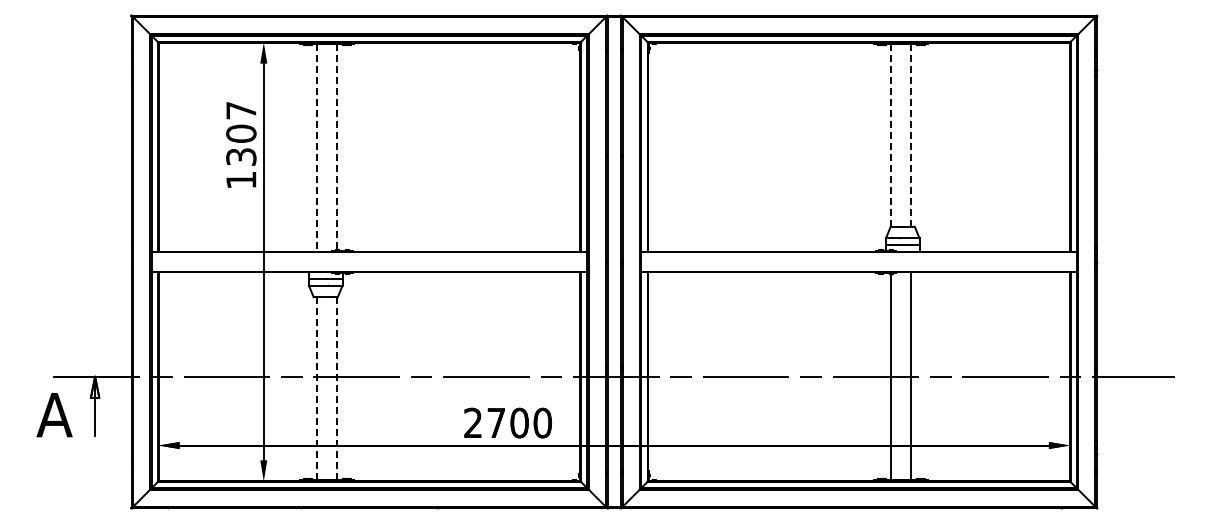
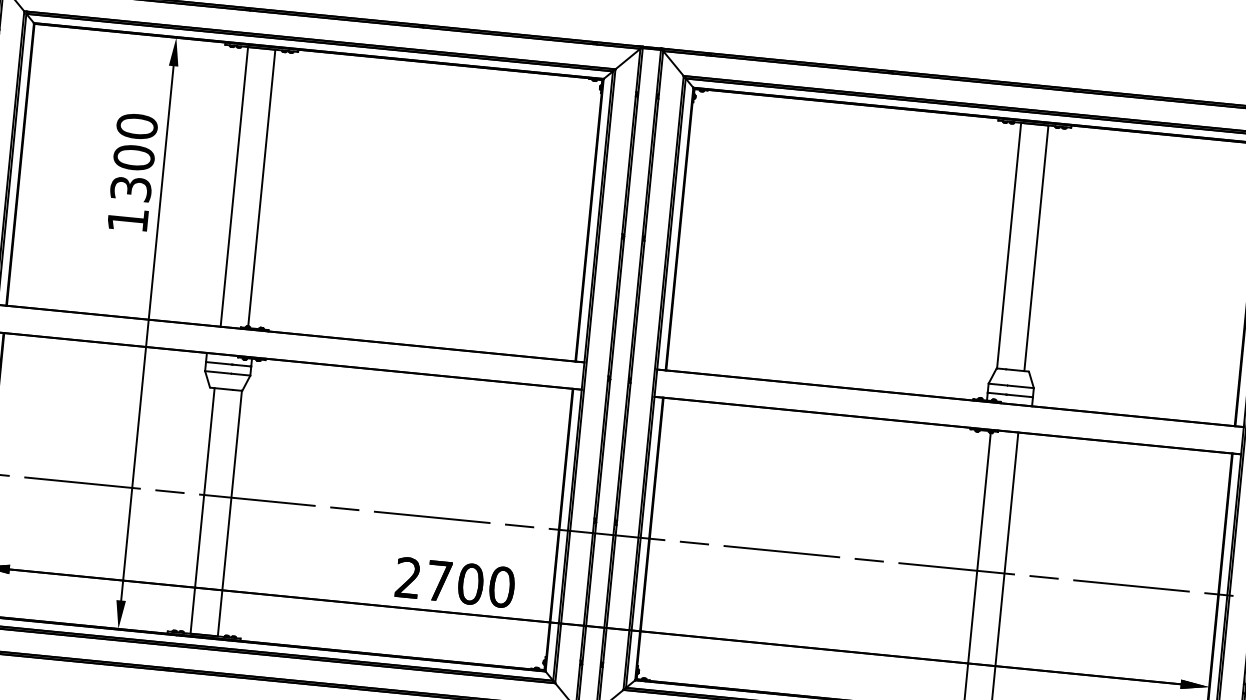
text: (241, 110) -> (137, 126), 1307 -> 1300
line: (891, 134) -> (1009, 244), dashed -> solid
line: (911, 134) -> (1036, 247), dashed -> solid
line: (337, 147) -> (261, 188), dashed -> solid
line: (317, 148) -> (234, 187), dashed -> solid
line: (317, 389) -> (202, 512), dashed -> solid
line: (337, 389) -> (229, 514), dashed -> solid

